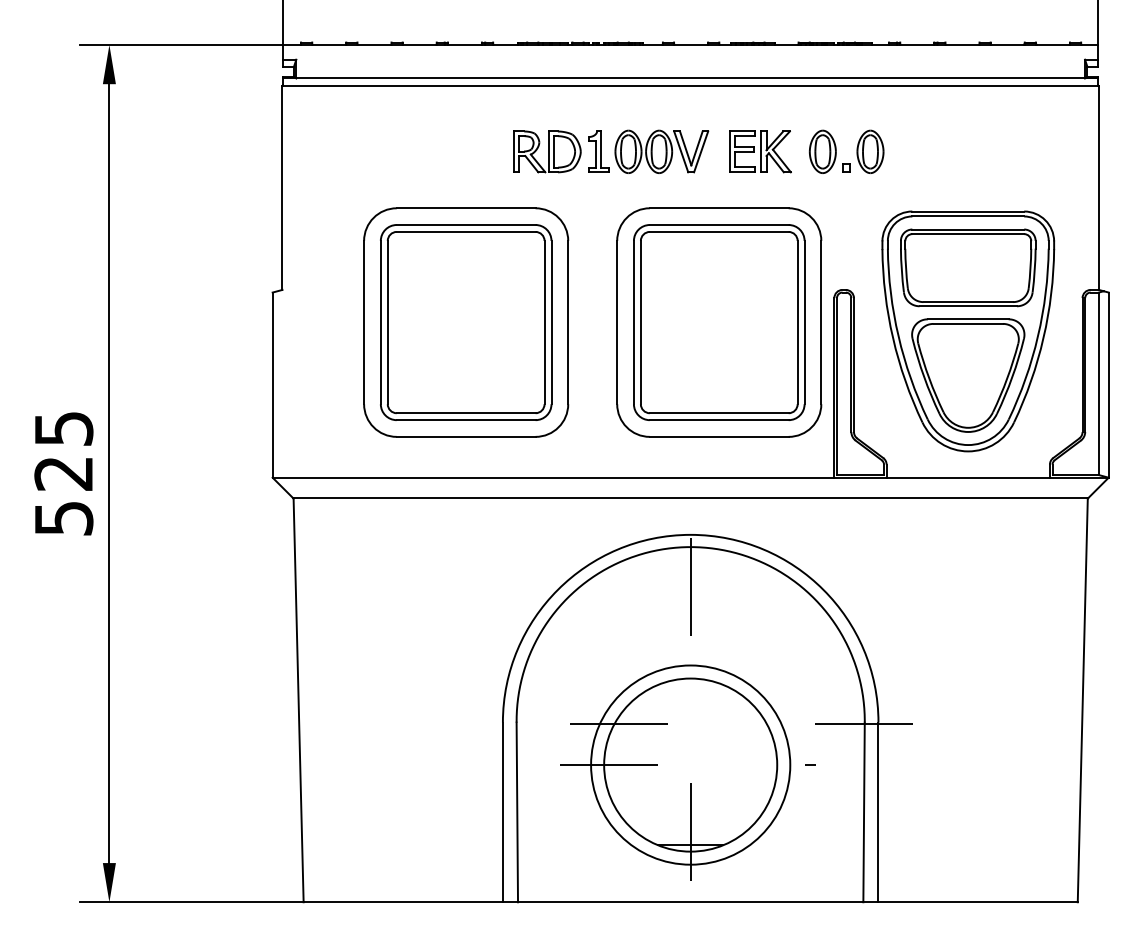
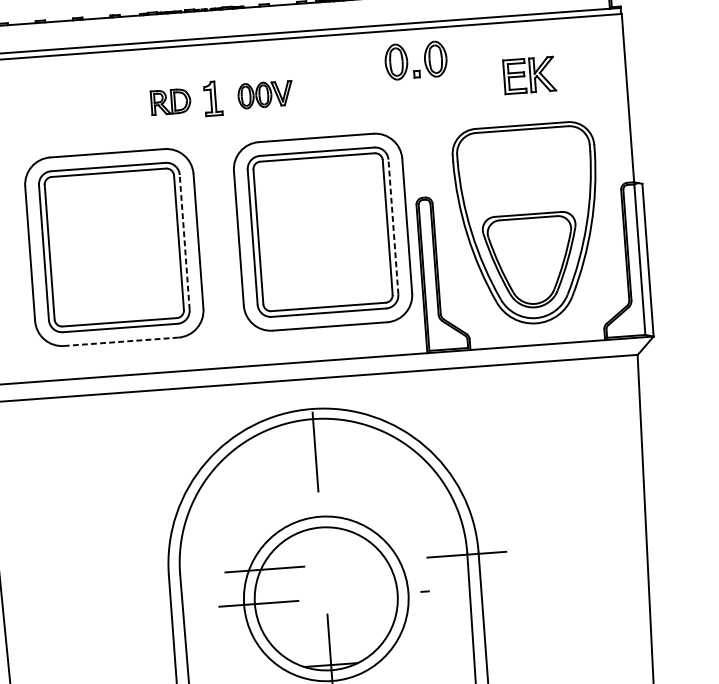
part: (547, 151) -> (171, 101), size x0.7
part: (661, 151) -> (265, 94), size x0.7
part: (760, 151) -> (529, 75), moved
part: (836, 151) -> (407, 60), moved
part: (968, 267) -> (525, 171), removed
line: (551, 322) -> (184, 242), solid -> dashed
line: (804, 322) -> (393, 226), solid -> dashed
line: (465, 436) -> (120, 341), solid -> dashed

